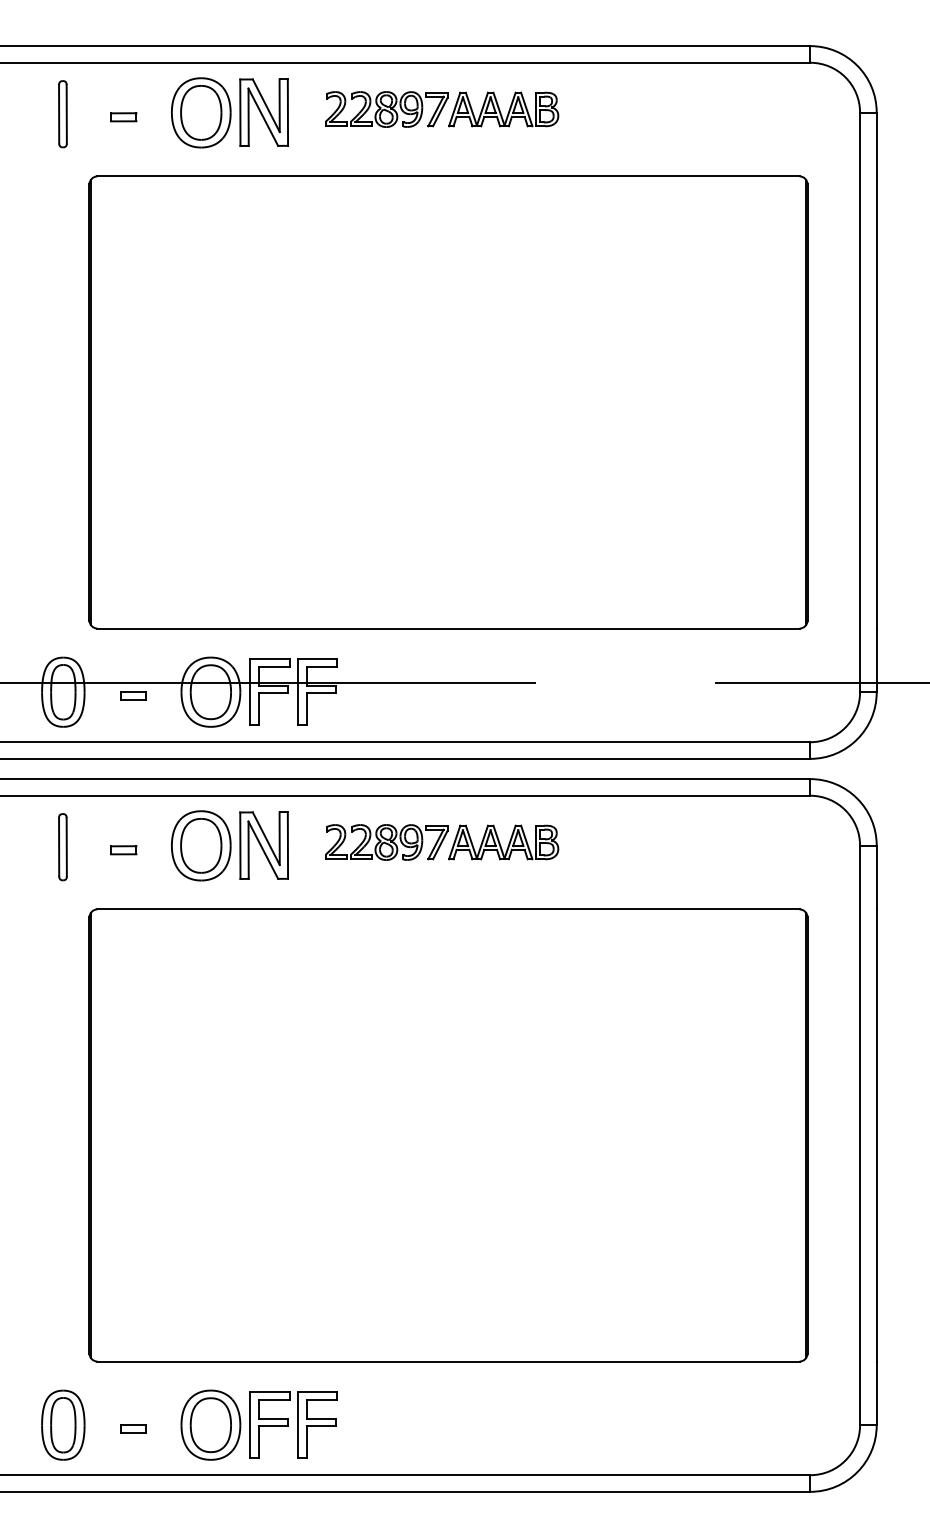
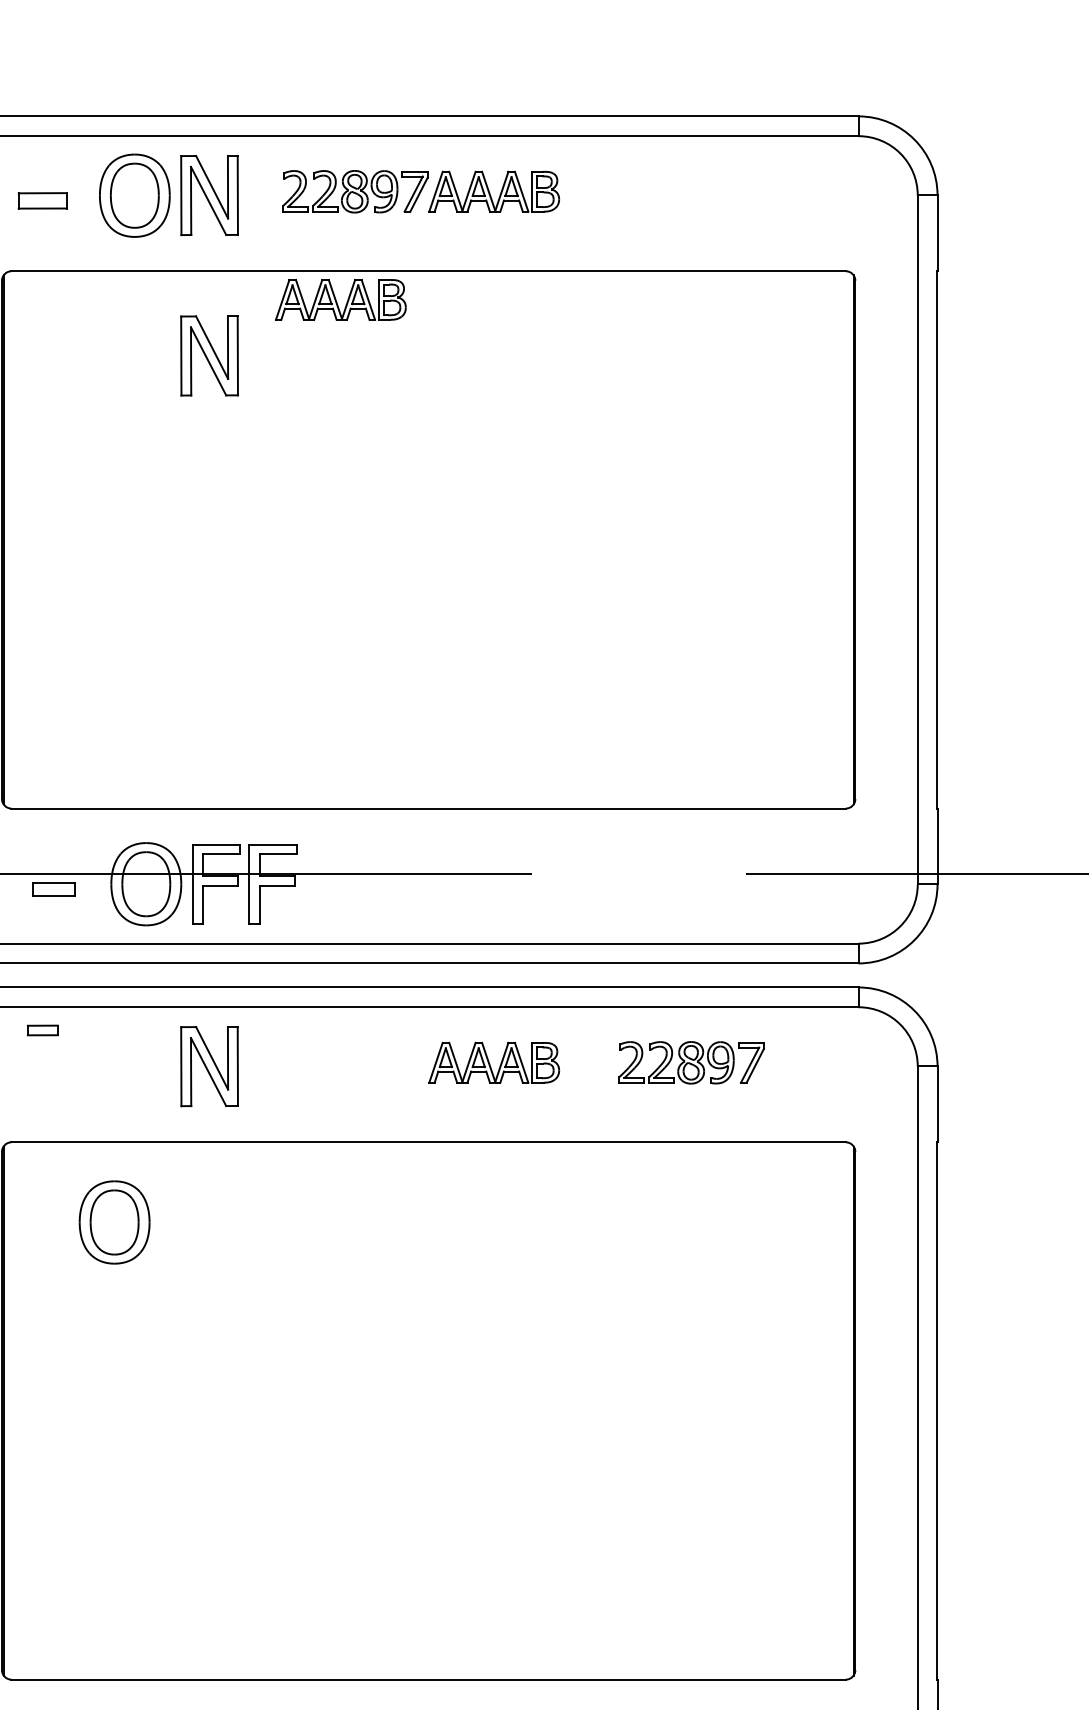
part: (123, 117) -> (42, 201), size x1.6
part: (374, 200) -> (340, 299), added
part: (263, 247) -> (208, 355), added
part: (133, 695) -> (54, 888), size x1.4
part: (386, 842) -> (691, 1062), moved
part: (201, 845) -> (114, 1222), moved
part: (123, 850) -> (42, 1030), moved

